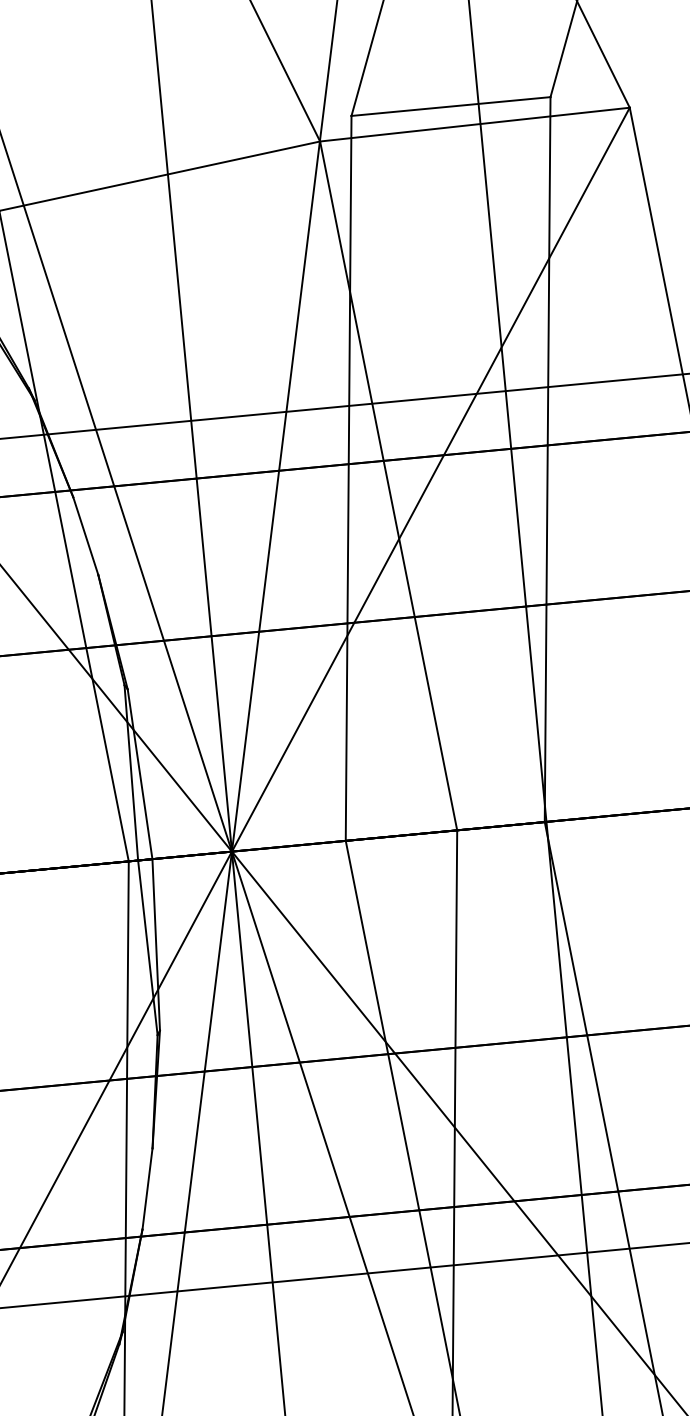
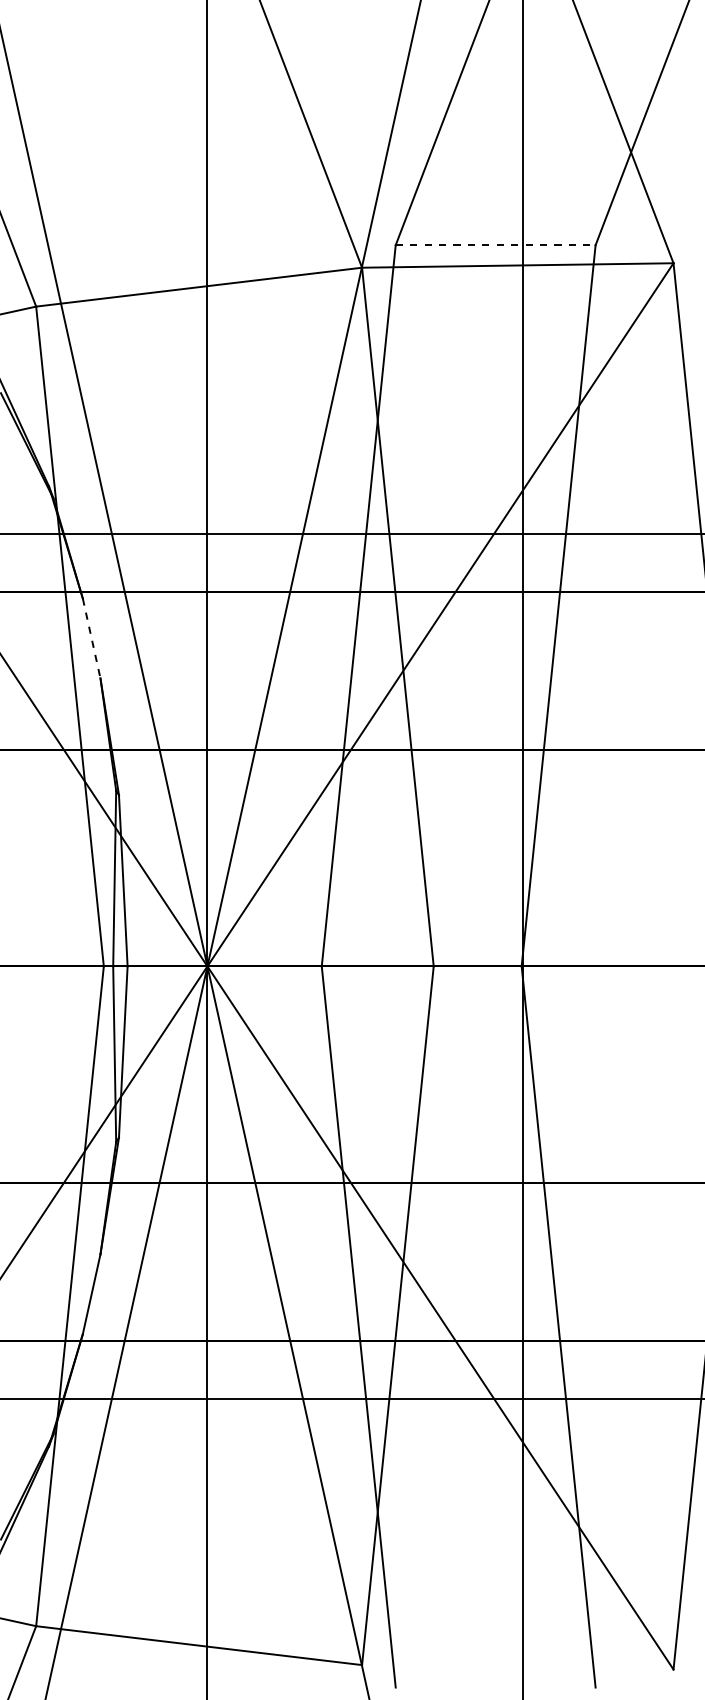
line: (450, 106) -> (495, 245), solid -> dashed
line: (85, 536) -> (91, 638), solid -> dashed

